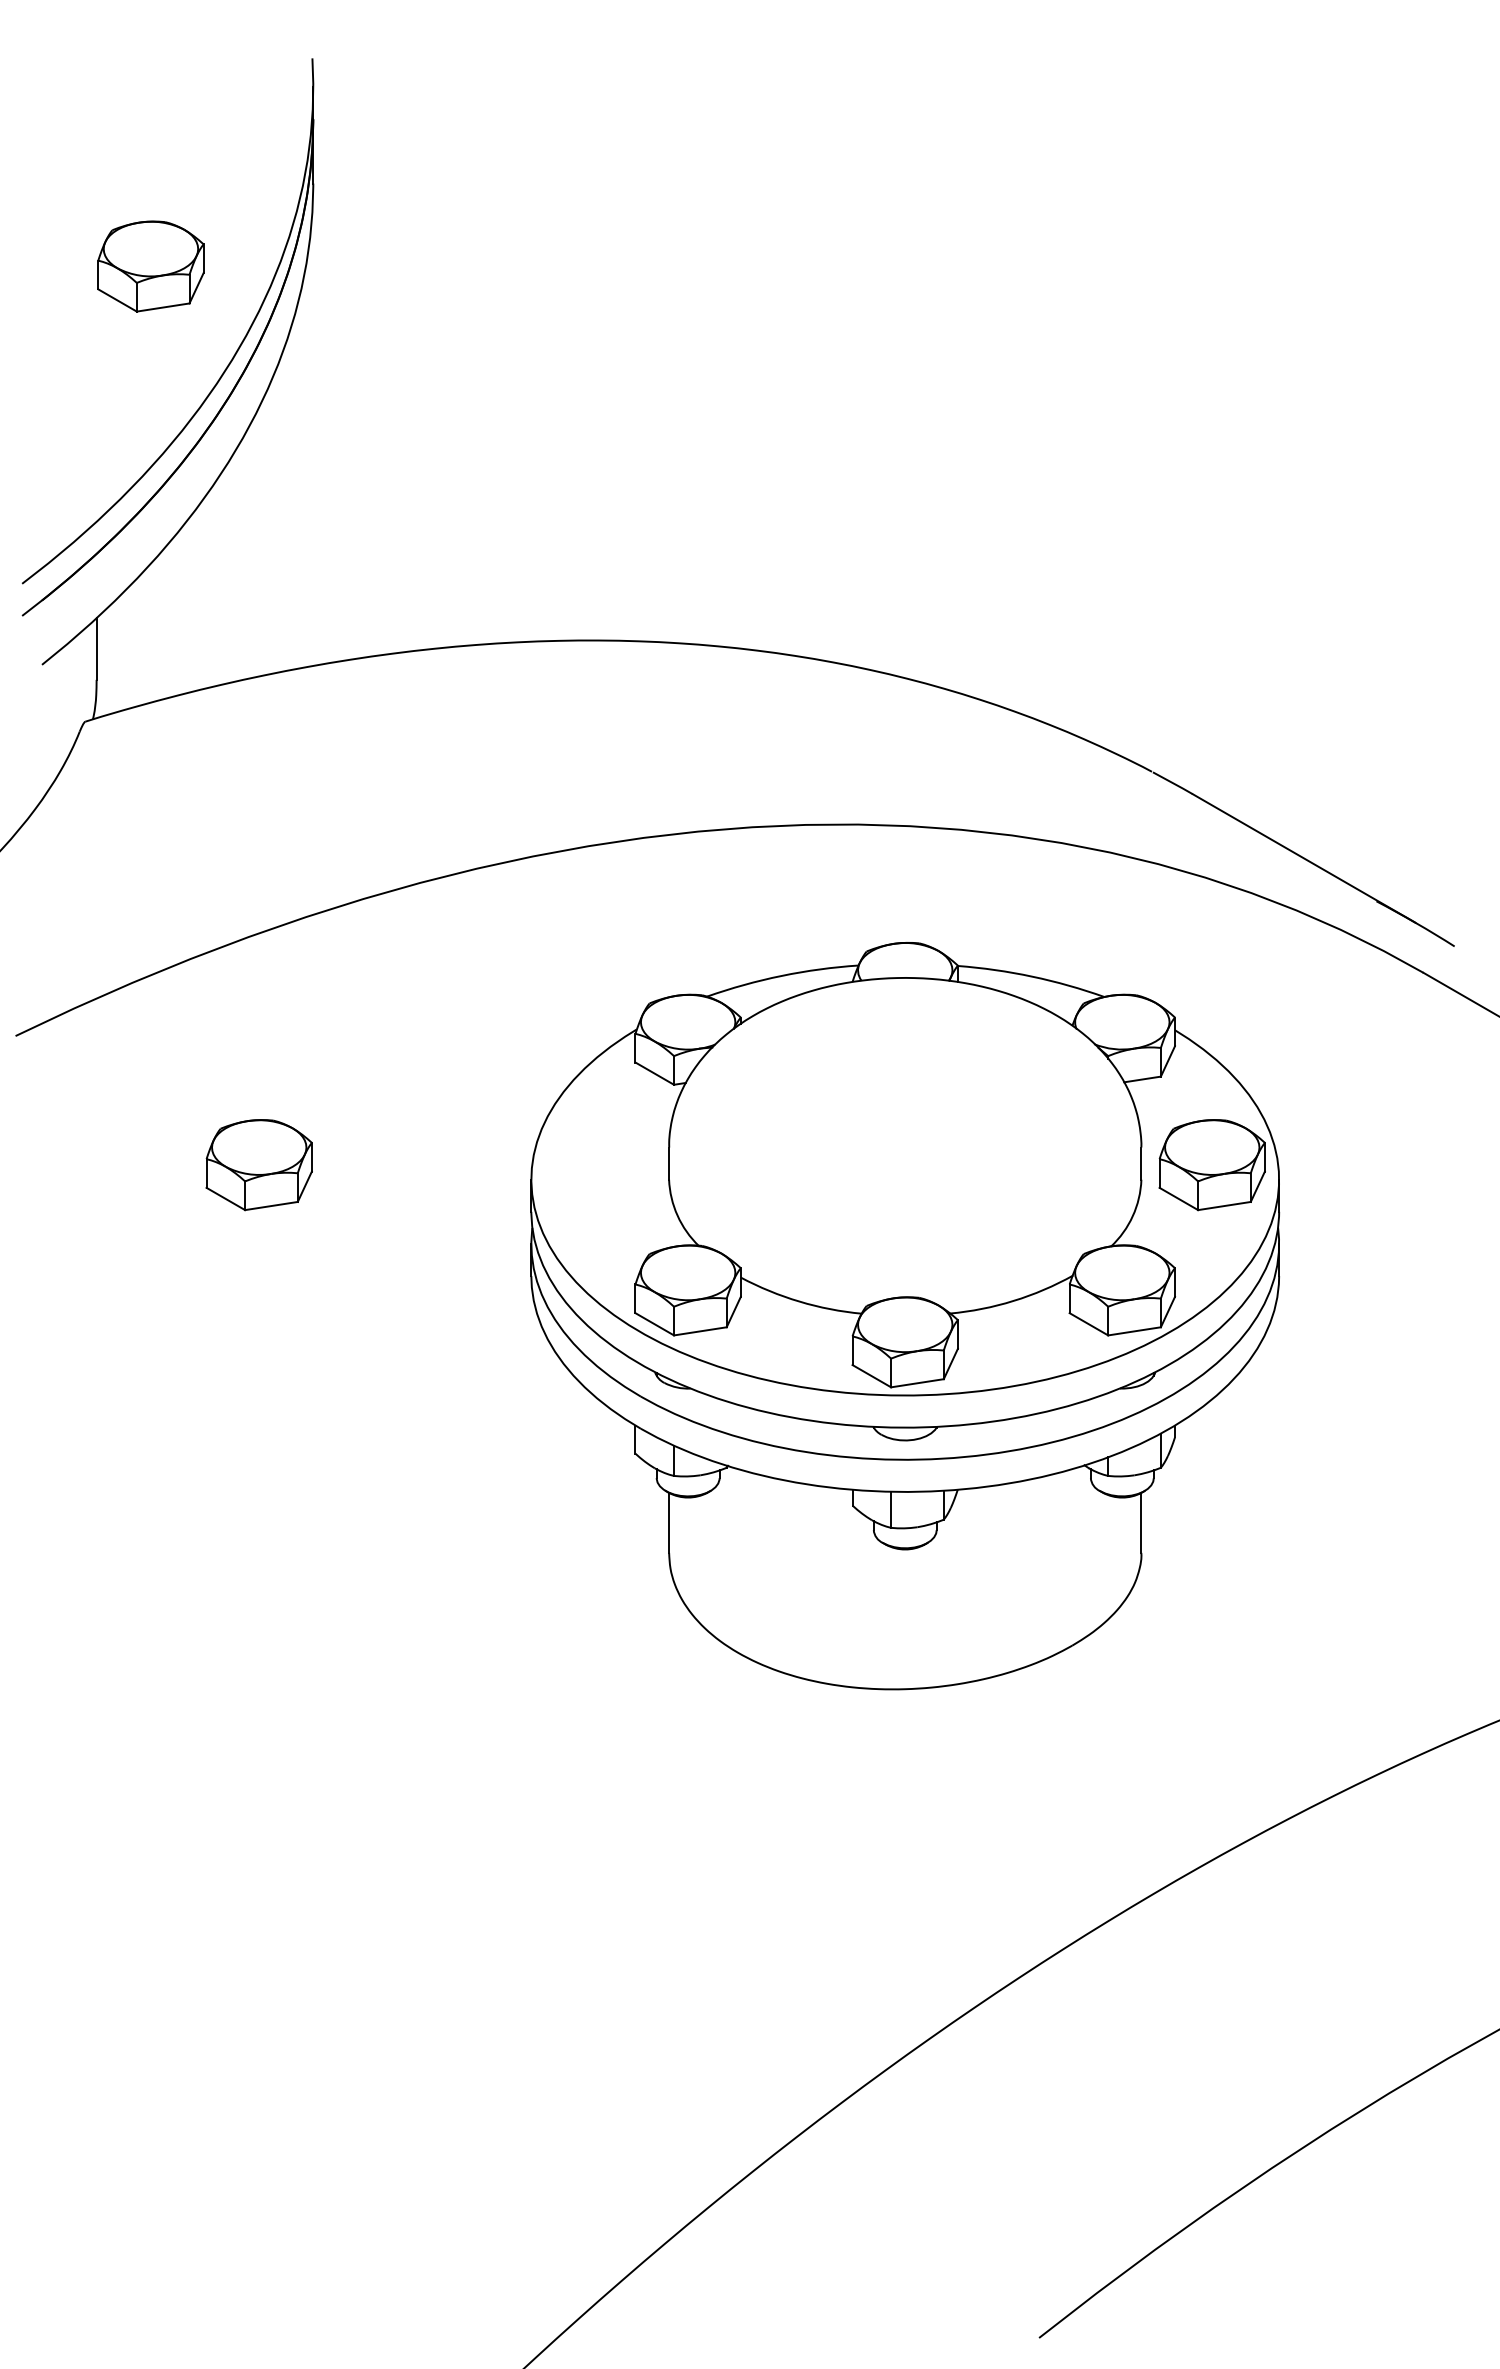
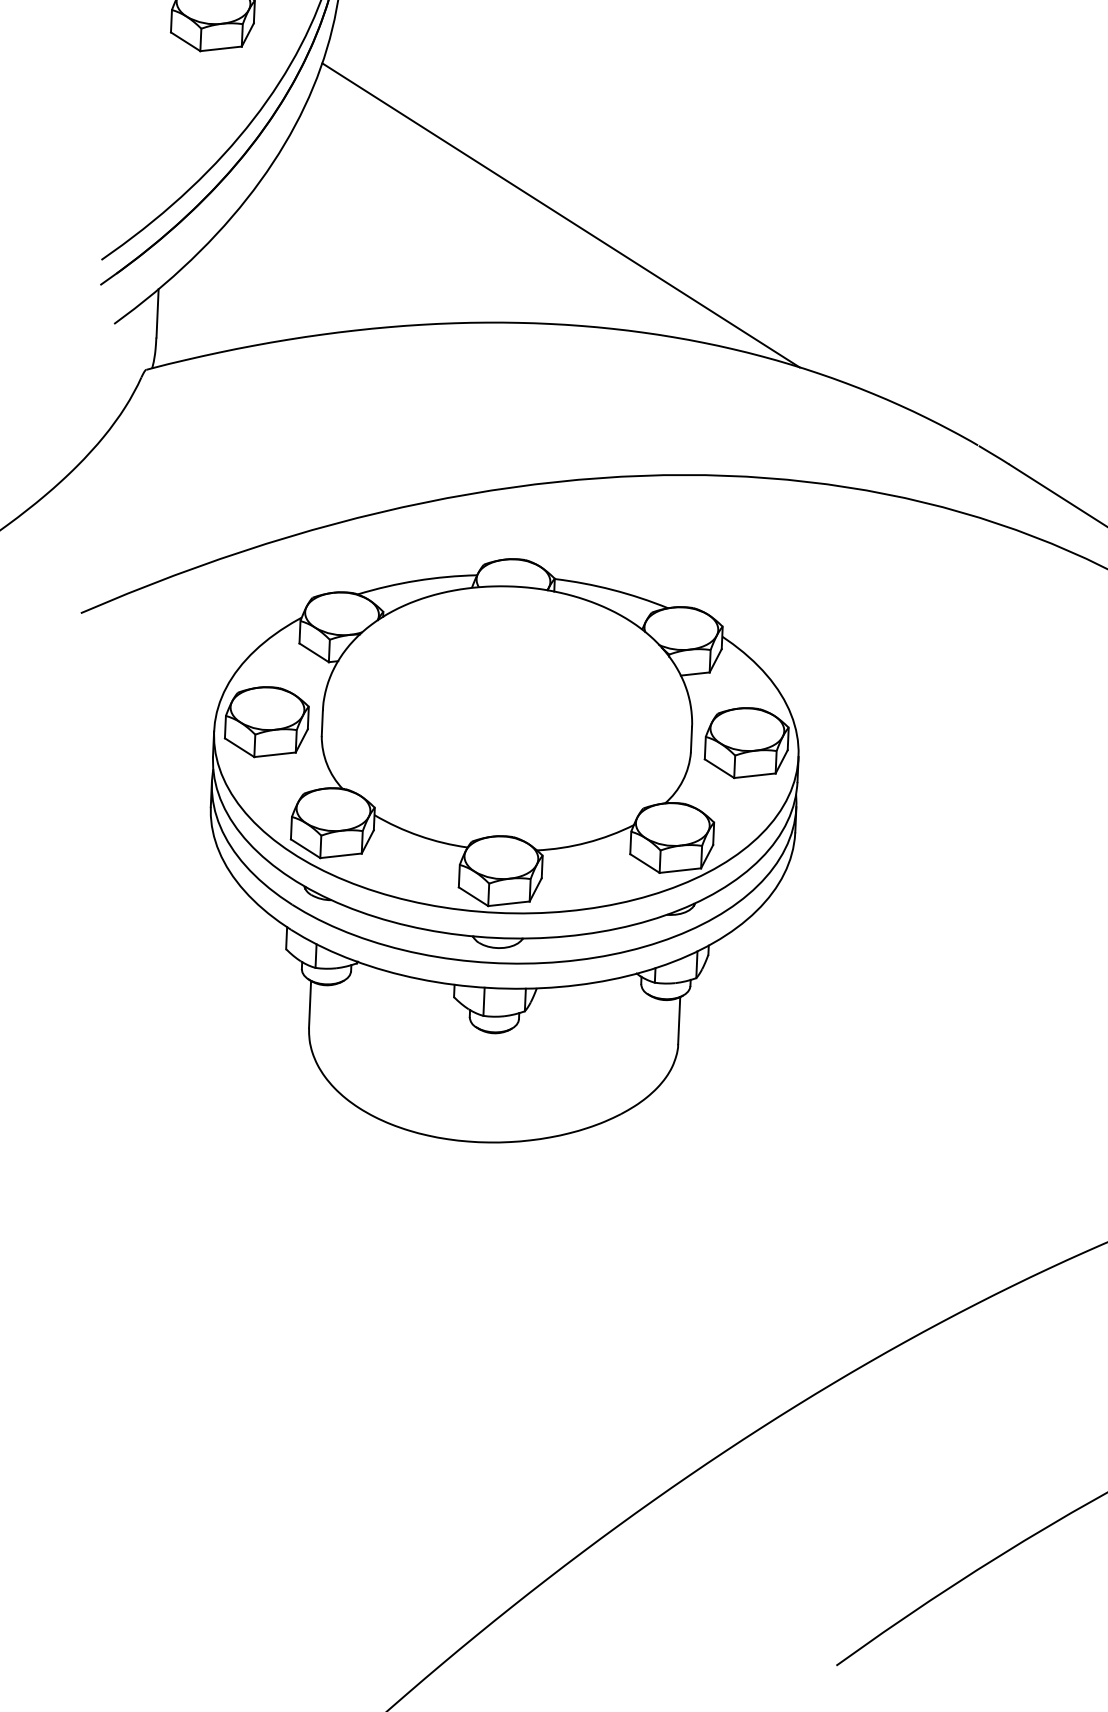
line: (606, 501) -> (560, 215), added
part: (904, 1316) -> (501, 851), moved

